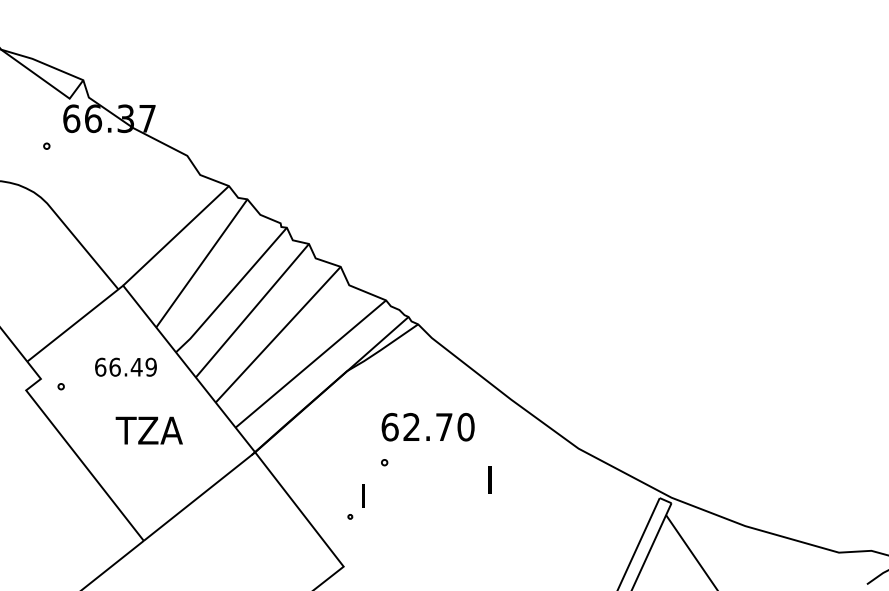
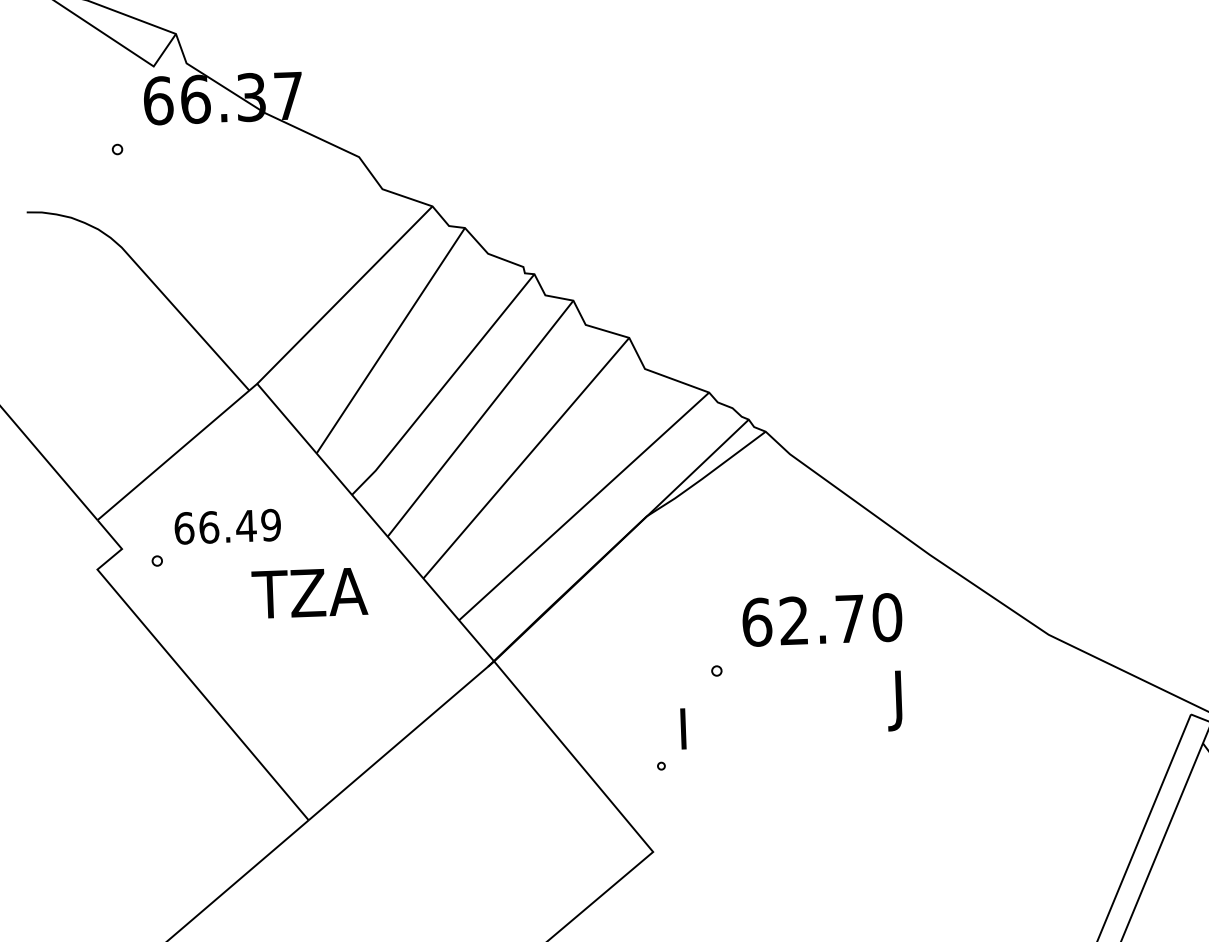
text: (125, 366) -> (226, 525), moved
text: (427, 427) -> (821, 620), moved
text: (148, 430) -> (308, 592), moved
text: (487, 483) -> (894, 700), I -> J

